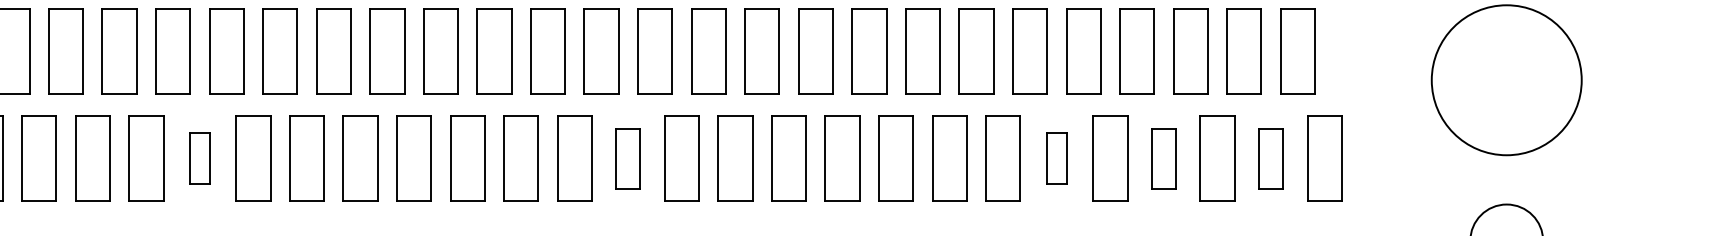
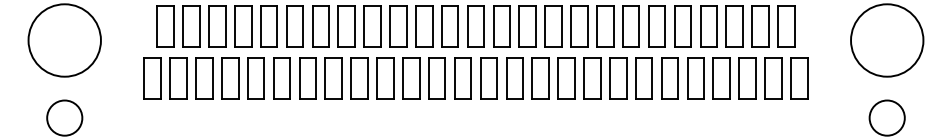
part: (198, 158) -> (255, 78), size x1.67
part: (627, 158) -> (462, 78), size x1.43
part: (1055, 158) -> (669, 78), size x1.67
part: (1163, 158) -> (721, 78), size x1.43
part: (1271, 158) -> (773, 78), size x1.43

